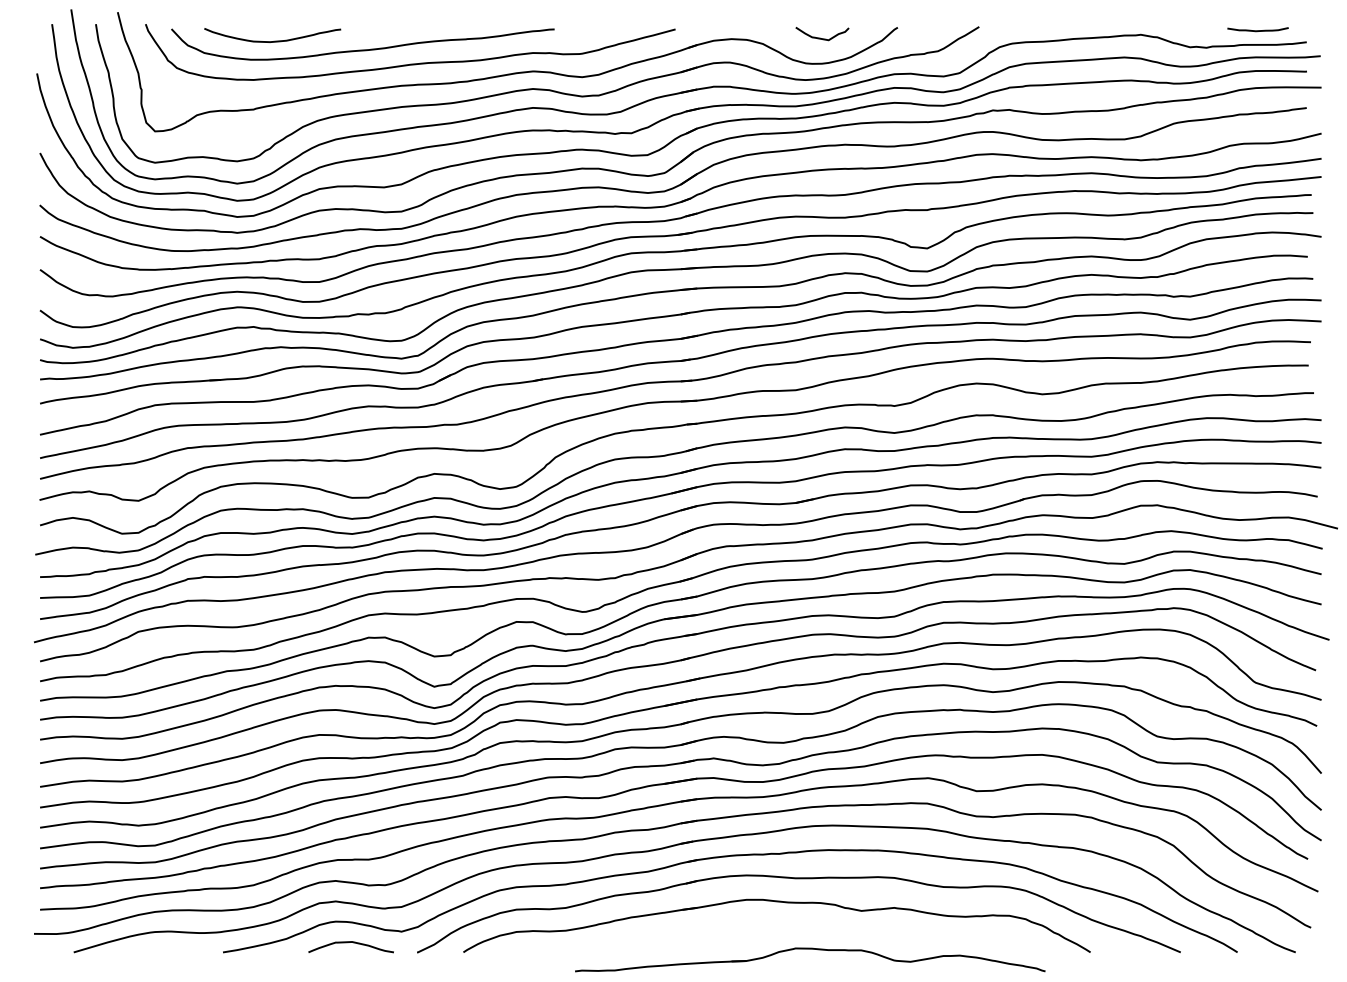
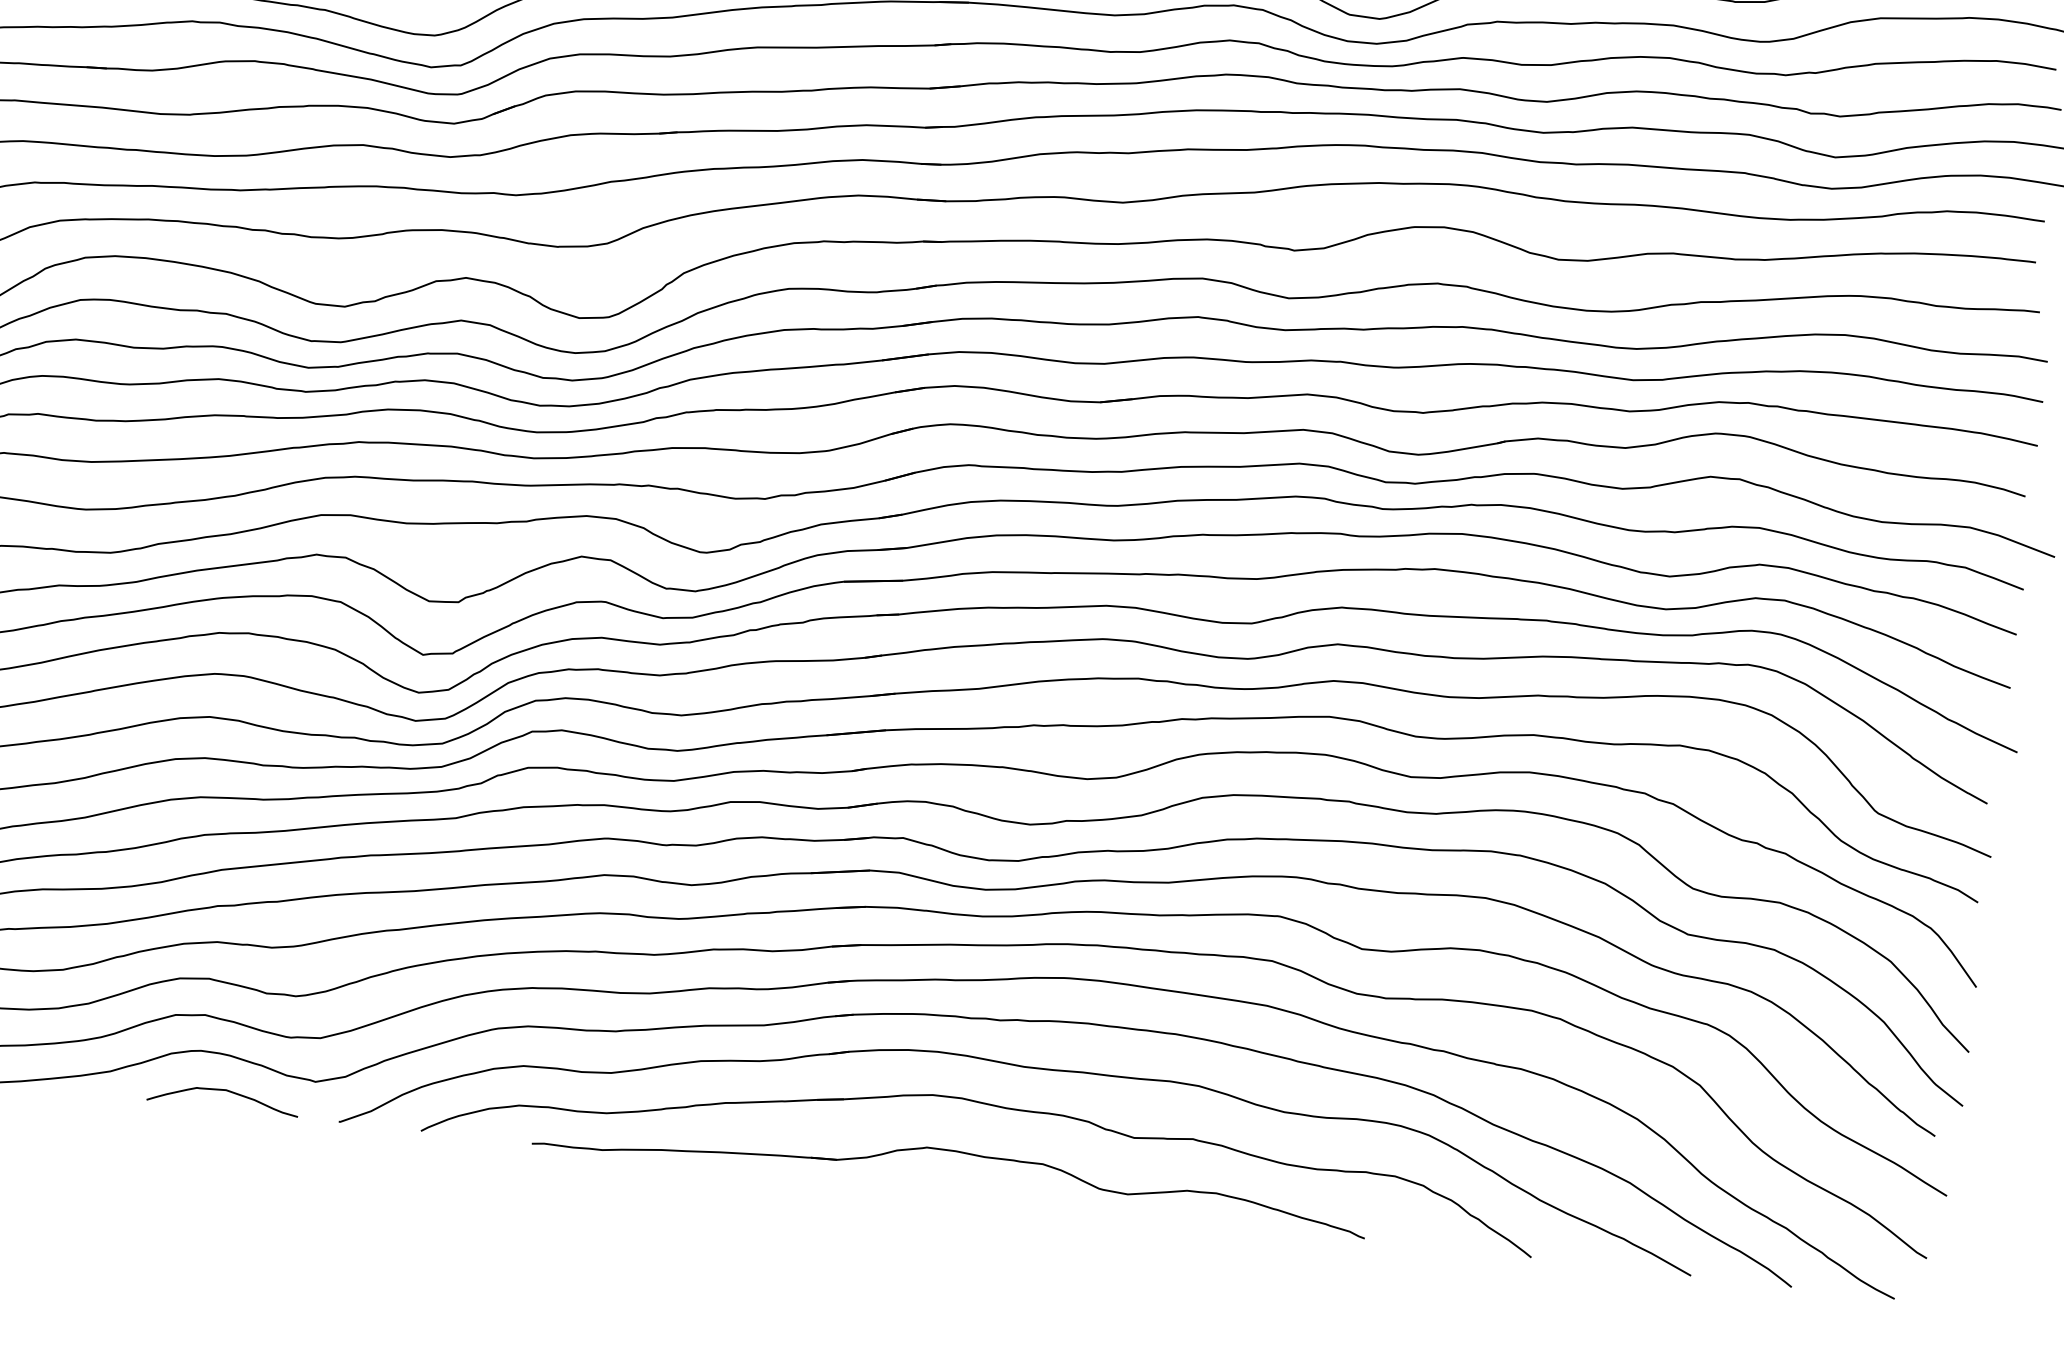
part: (810, 949) -> (953, 1152), moved

